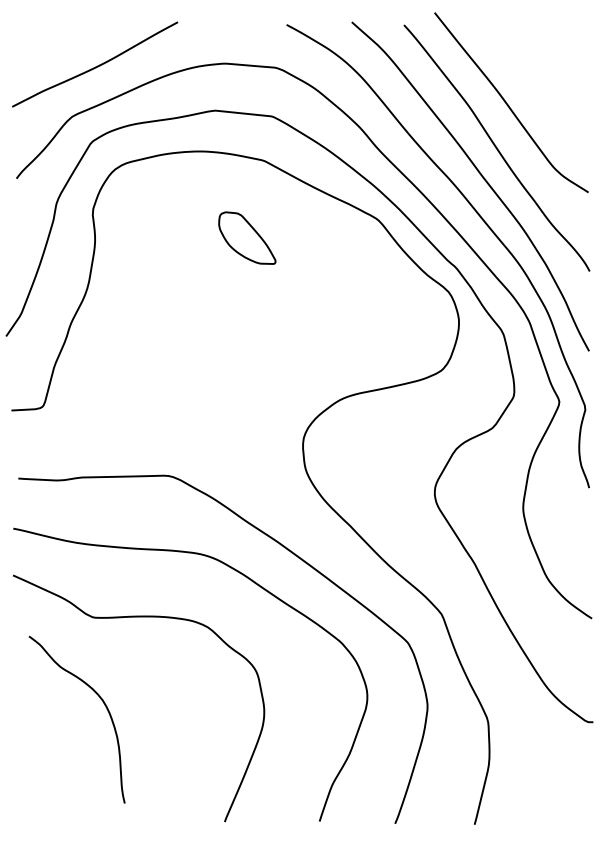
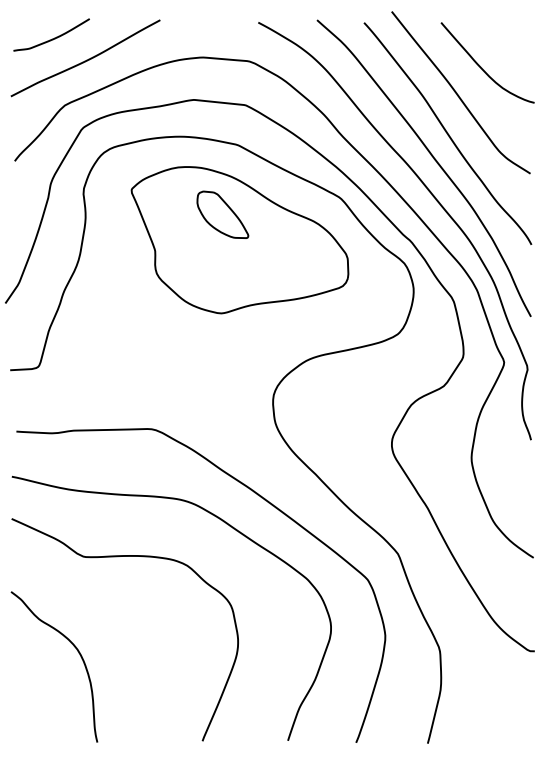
curve: (58, 42) -> (52, 38), added
curve: (534, 73) -> (481, 66), added
part: (265, 266) -> (239, 240), added
curve: (103, 704) -> (78, 653), moved

